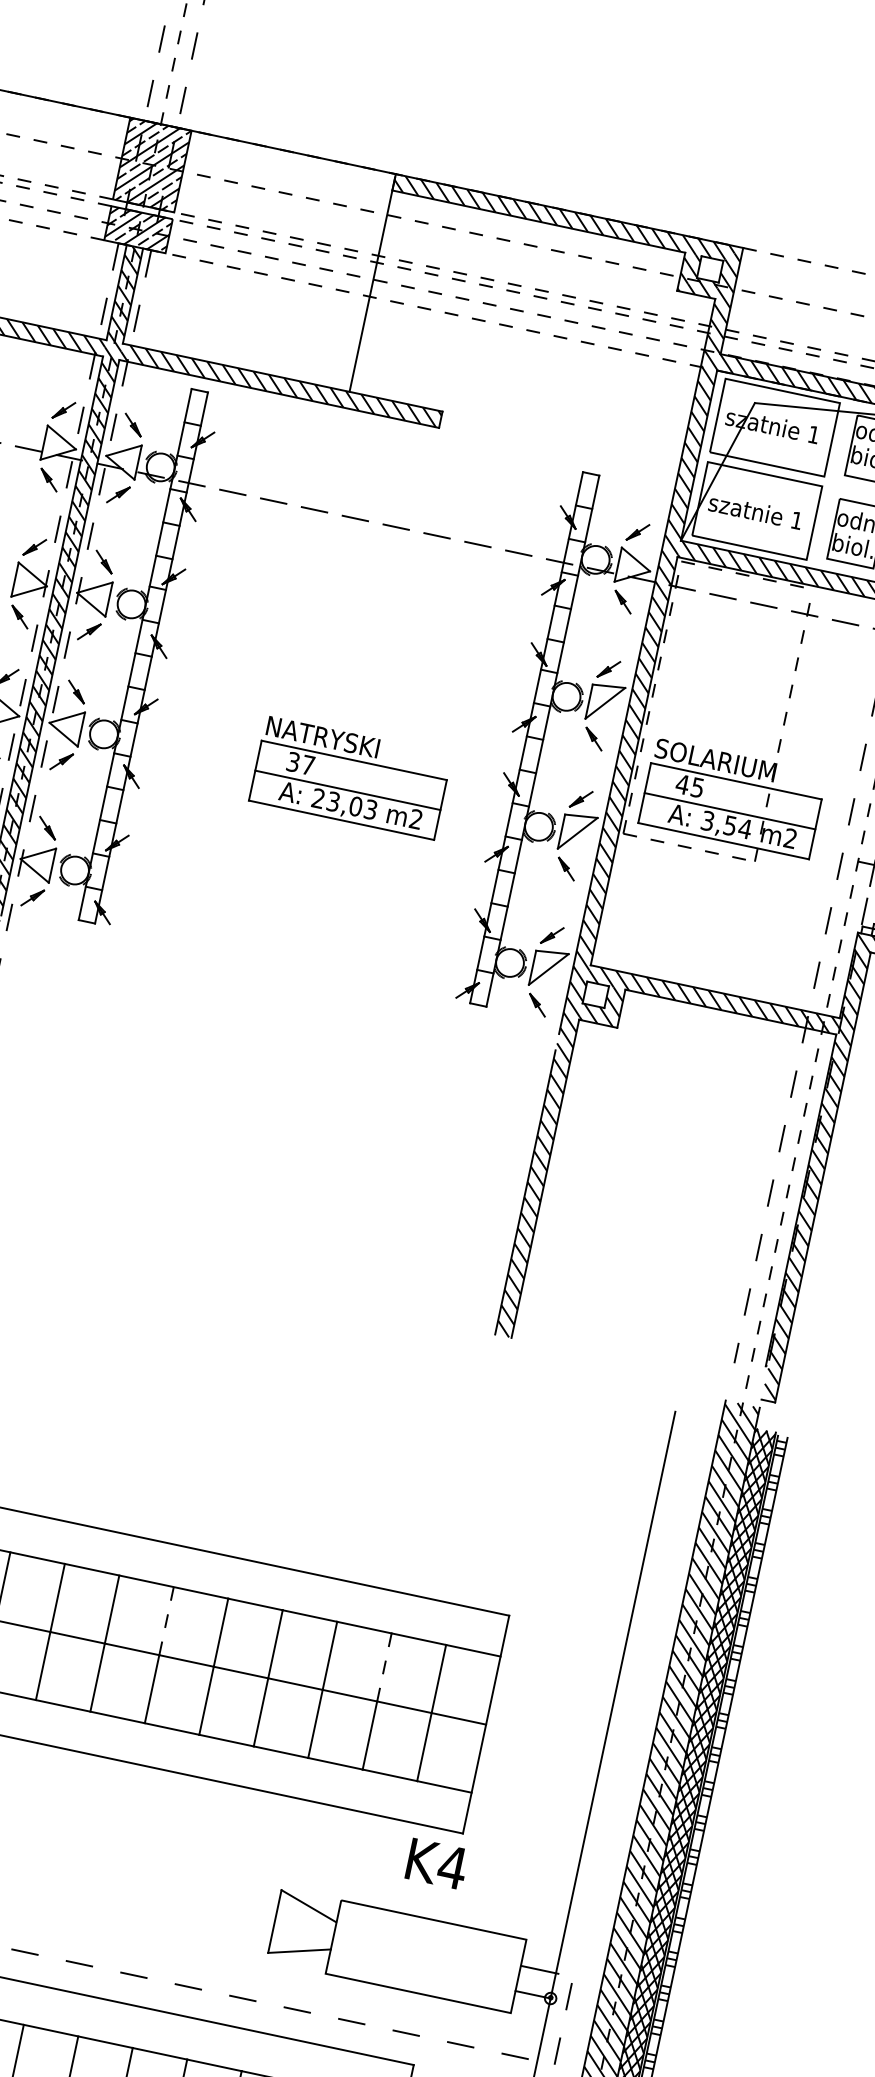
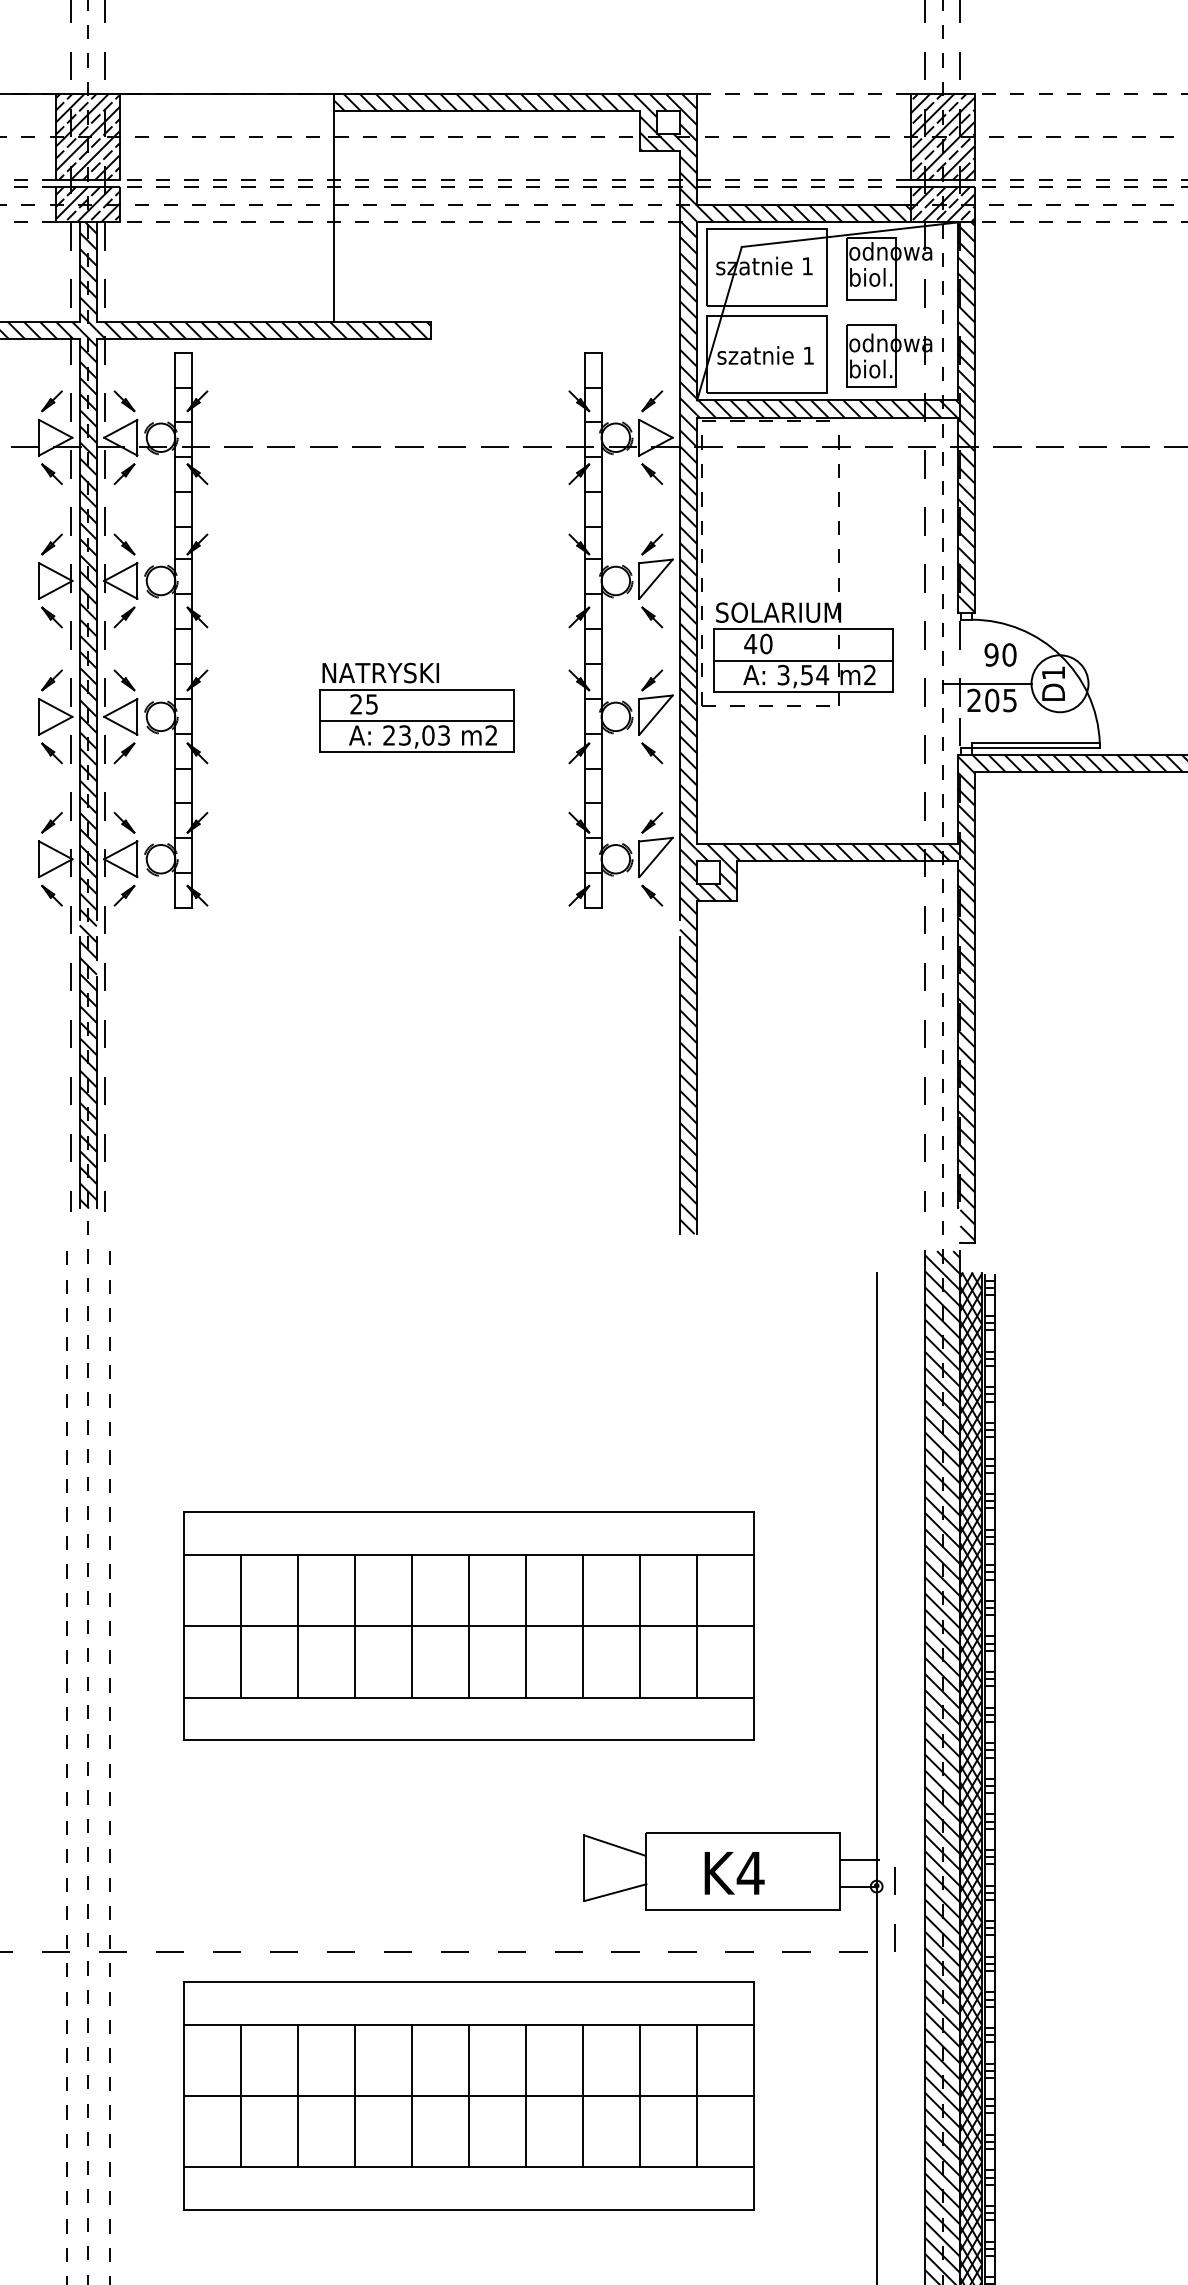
text: (300, 763) -> (363, 704), 37 -> 25
text: (697, 787) -> (766, 643), 45 -> 40
line: (166, 1620) -> (412, 1590), dashed -> solid
line: (384, 1667) -> (640, 1590), dashed -> solid
text: (437, 1864) -> (734, 1873), moved

